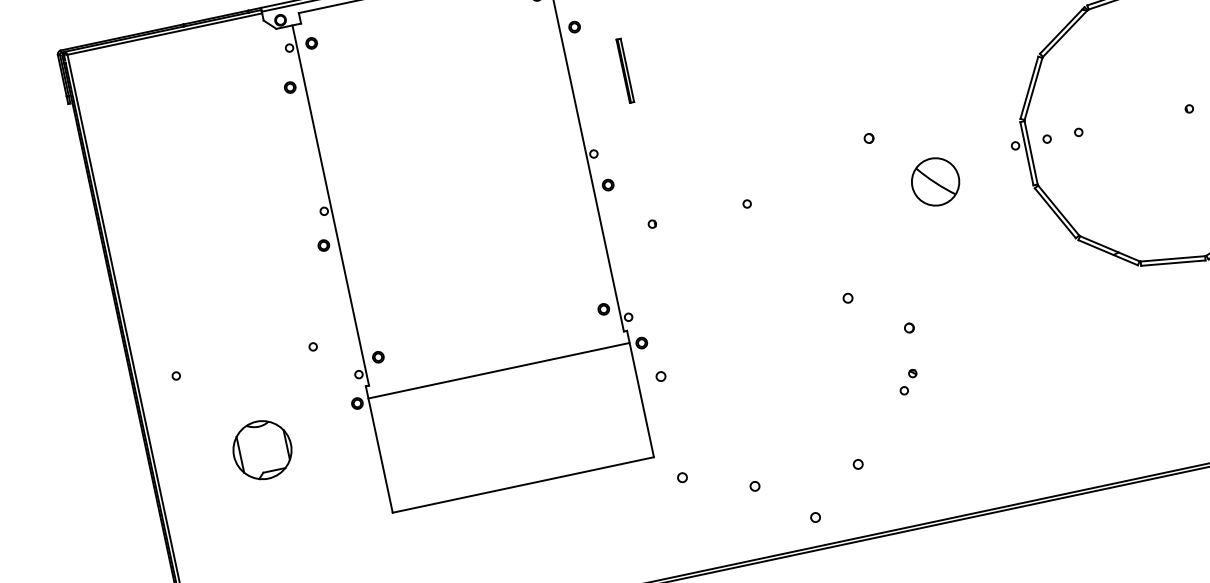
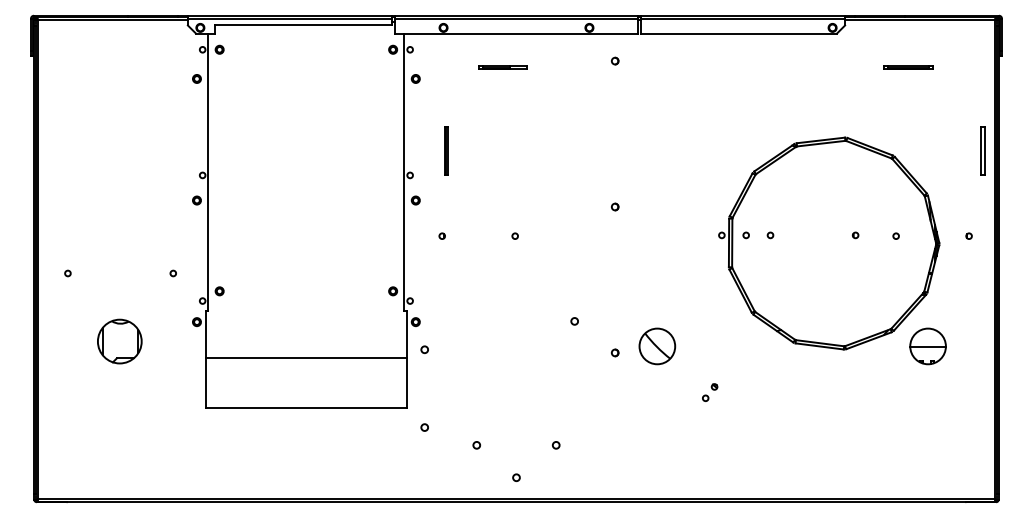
line: (625, 70) -> (446, 150), moved
part: (935, 181) -> (657, 346), moved
line: (497, 371) -> (305, 358), moved
part: (909, 381) -> (710, 392), moved

